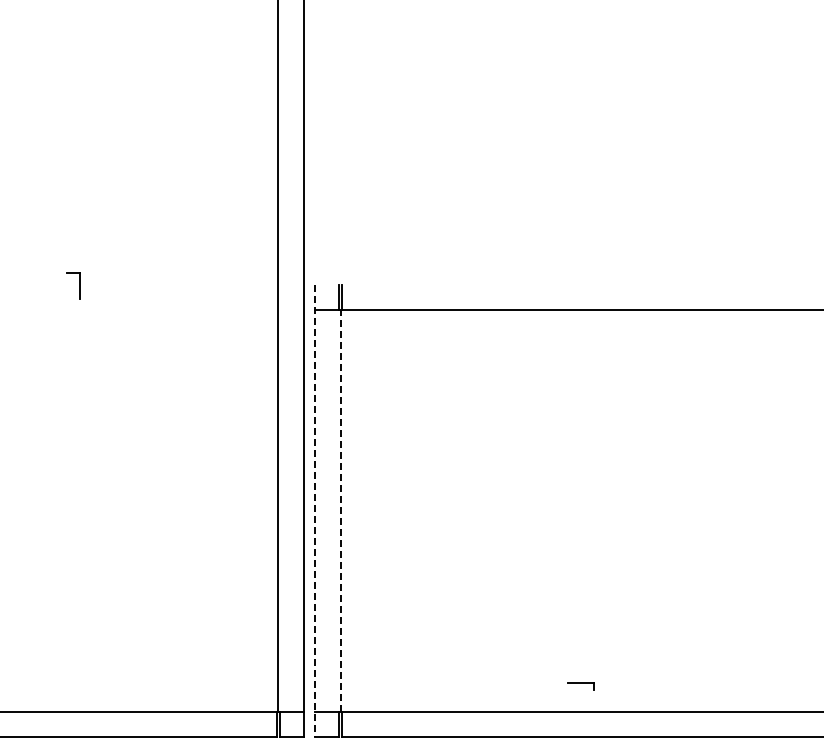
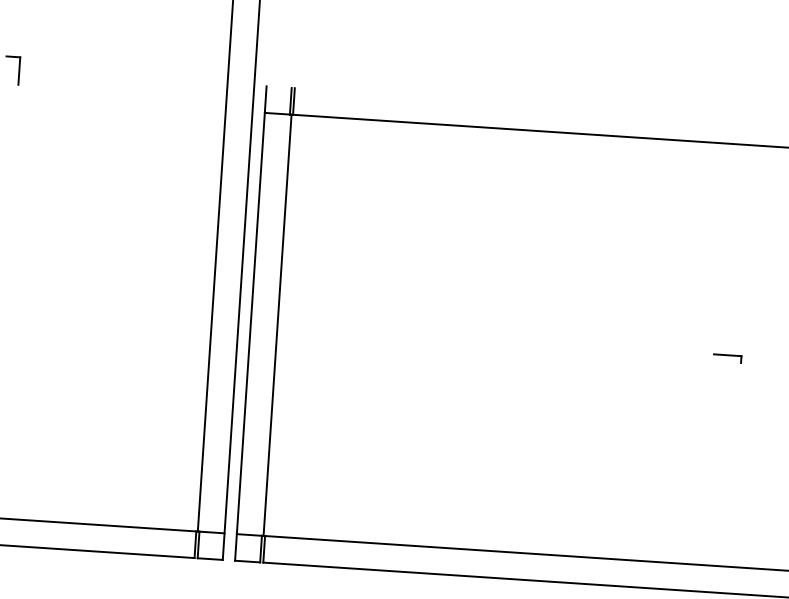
line: (340, 510) -> (277, 324), dashed -> solid
line: (315, 511) -> (251, 324), dashed -> solid
part: (580, 686) -> (727, 358), moved

